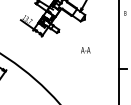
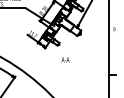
text: (85, 49) -> (65, 59), moved

